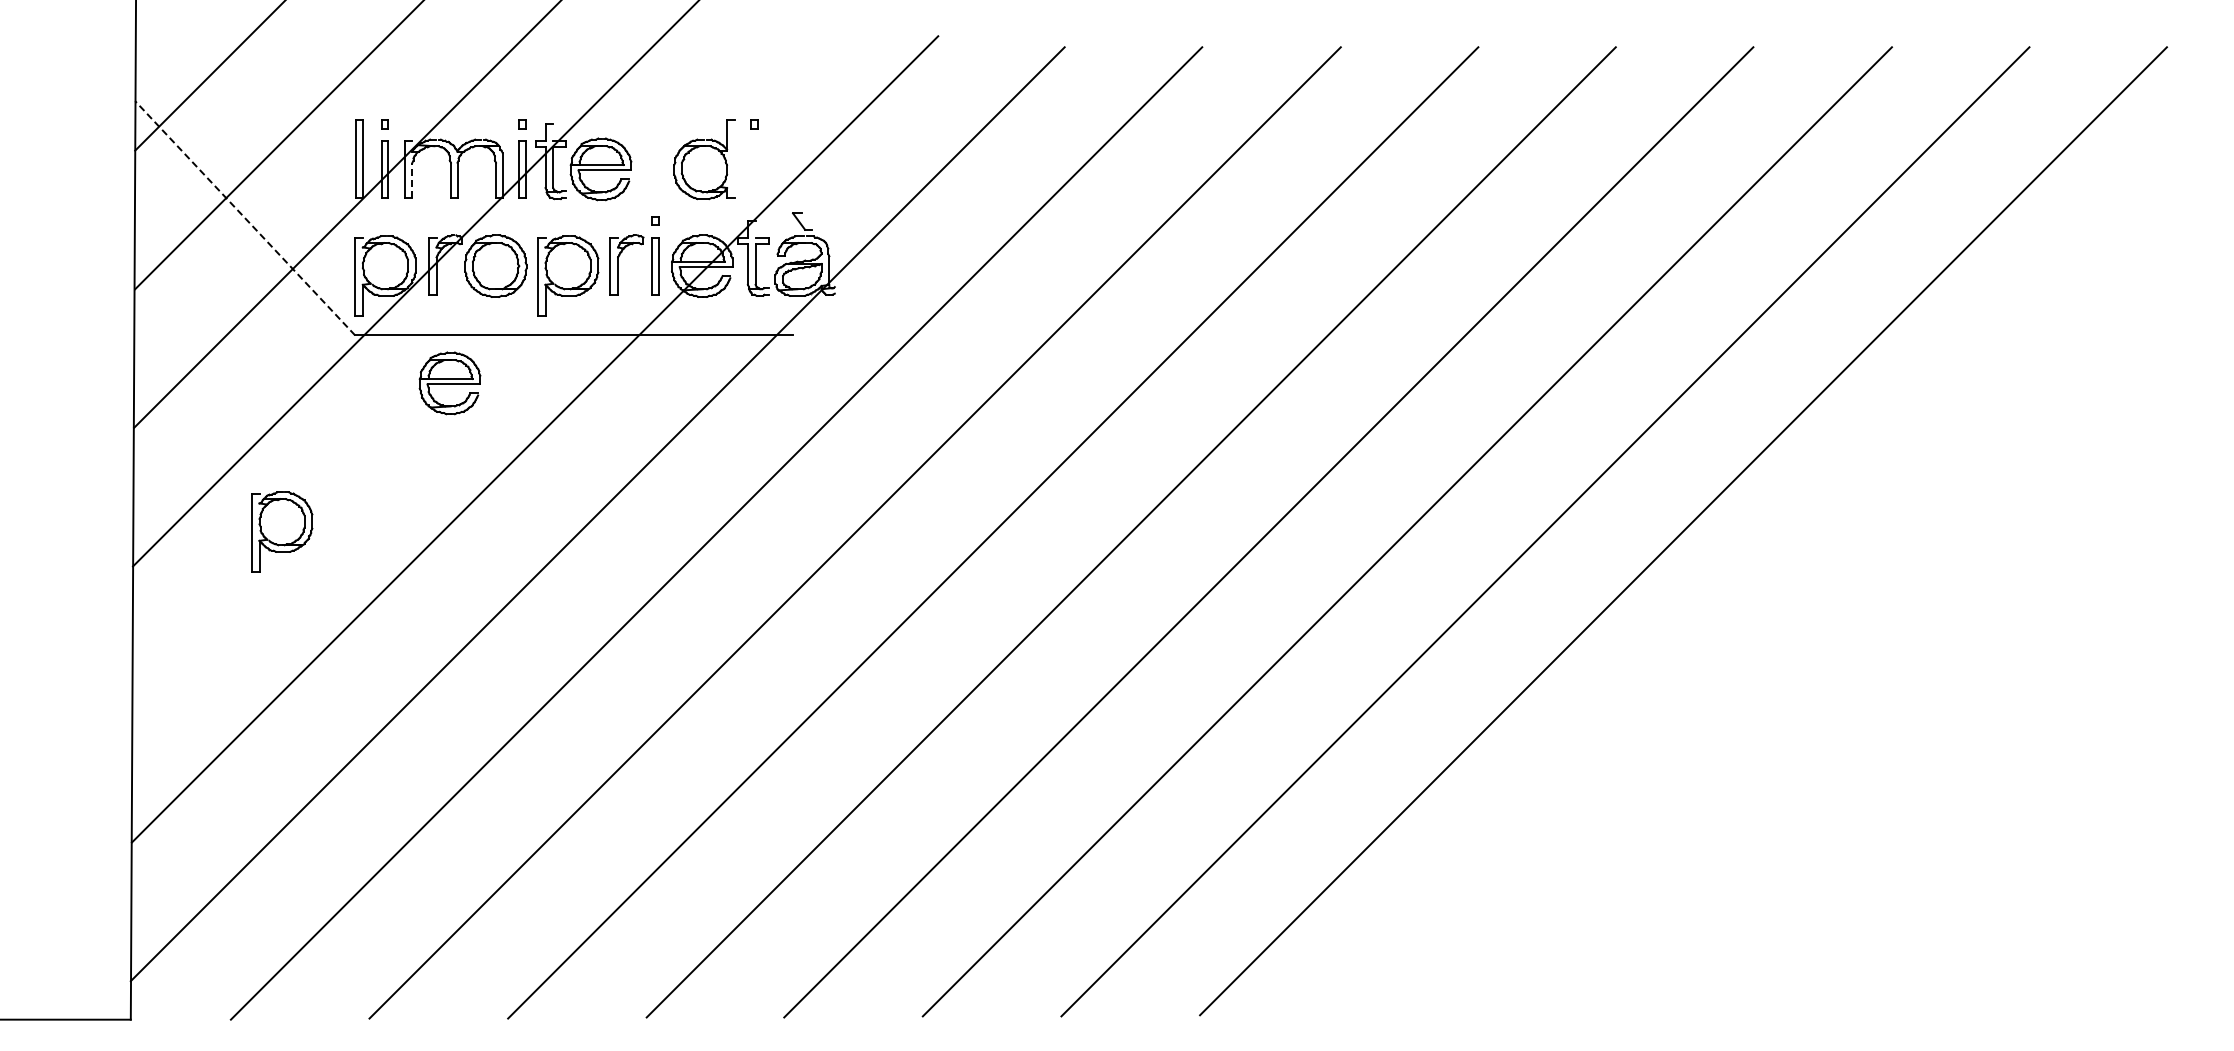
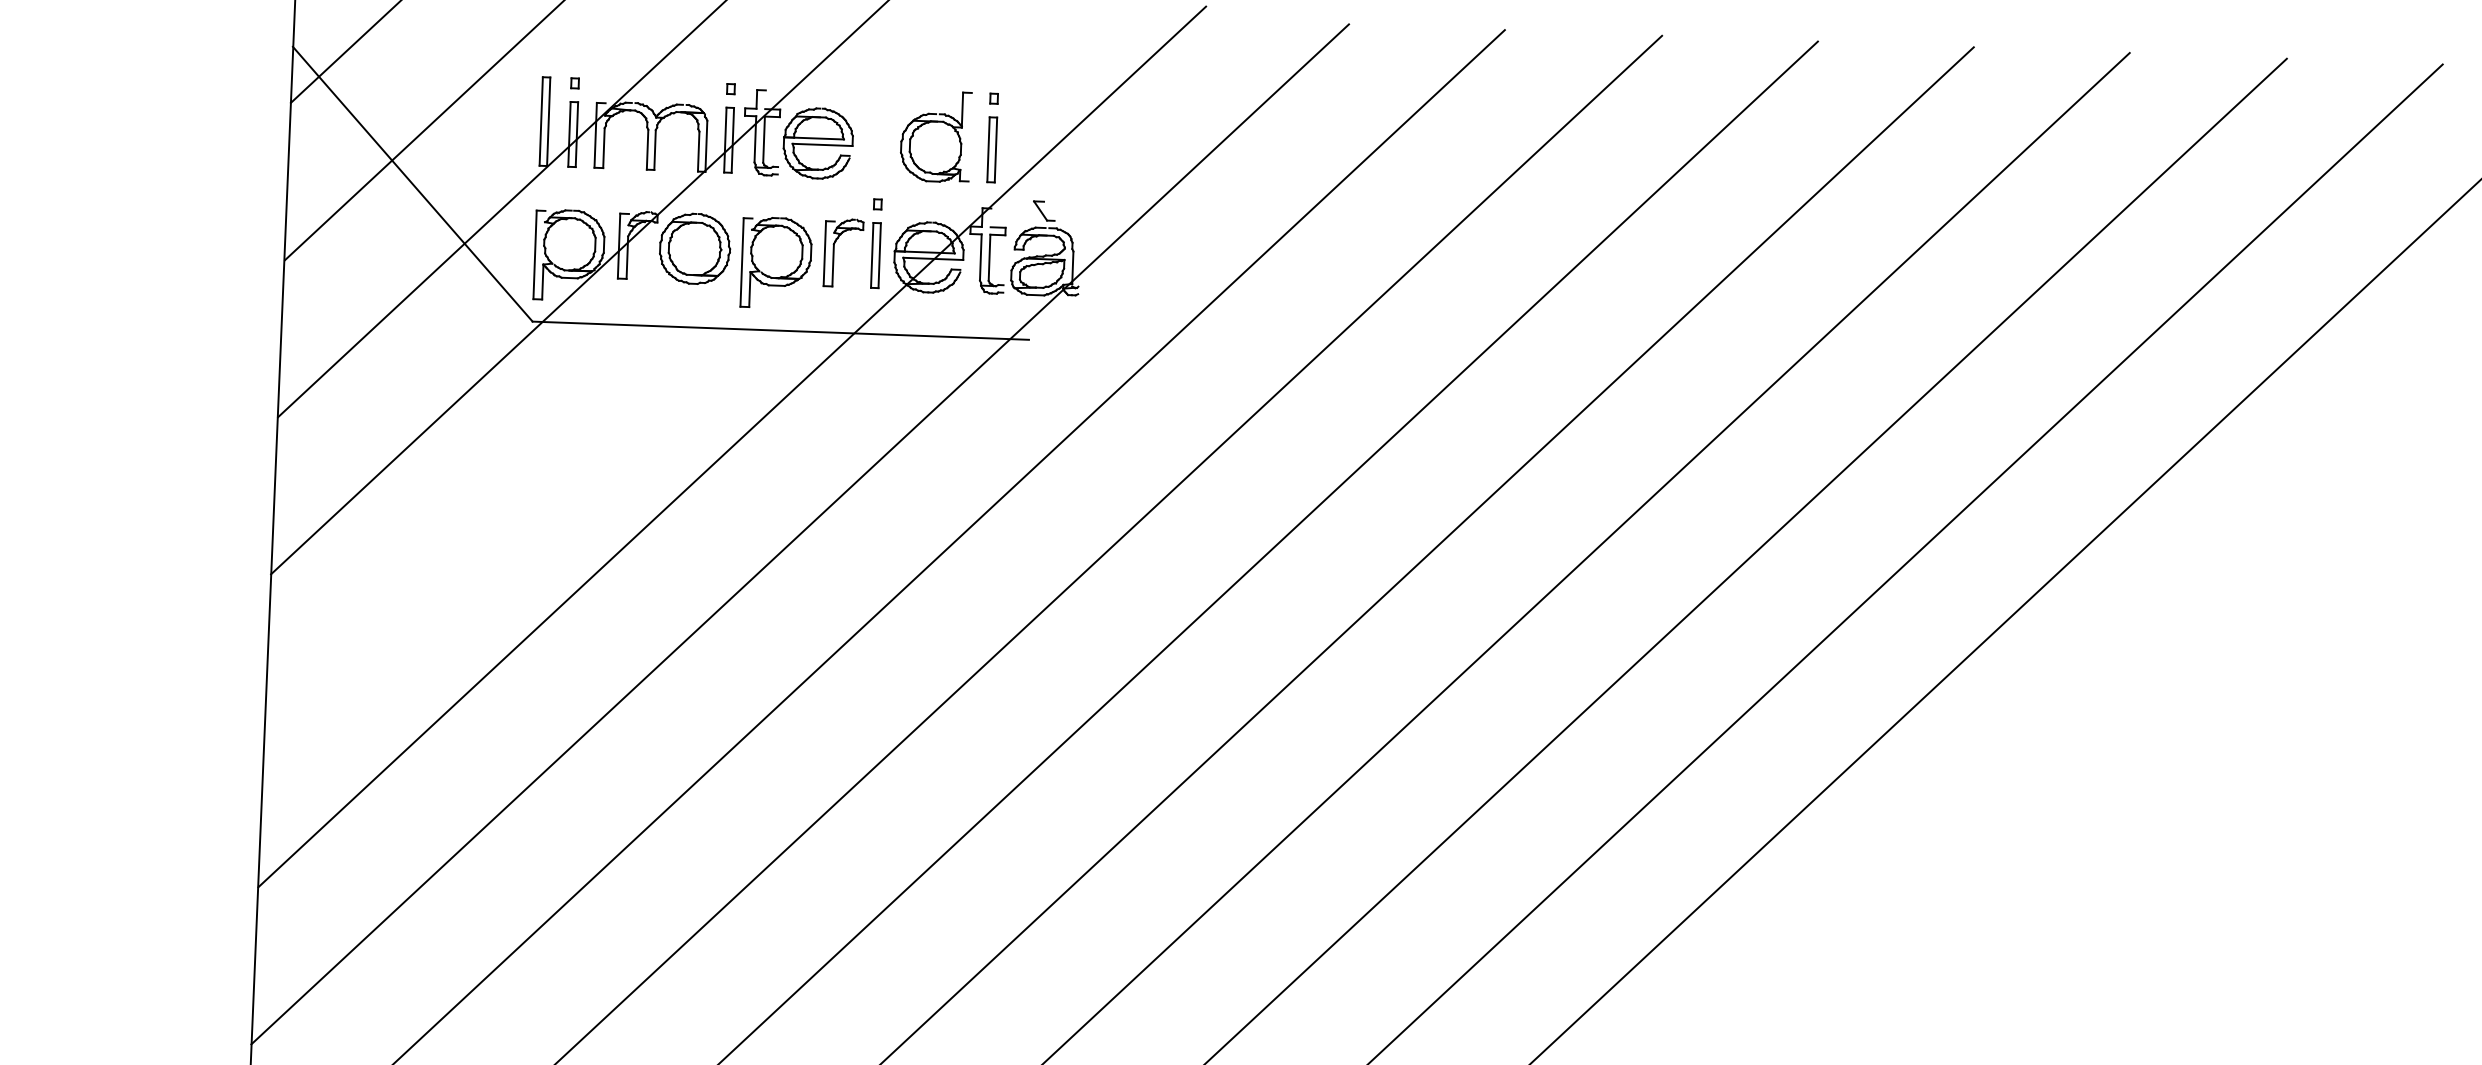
part: (754, 169) -> (992, 150), added
line: (412, 180) -> (604, 148), dashed -> solid
line: (245, 218) -> (413, 184), dashed -> solid
part: (449, 383) -> (637, 380), removed
part: (282, 531) -> (442, 540), removed

